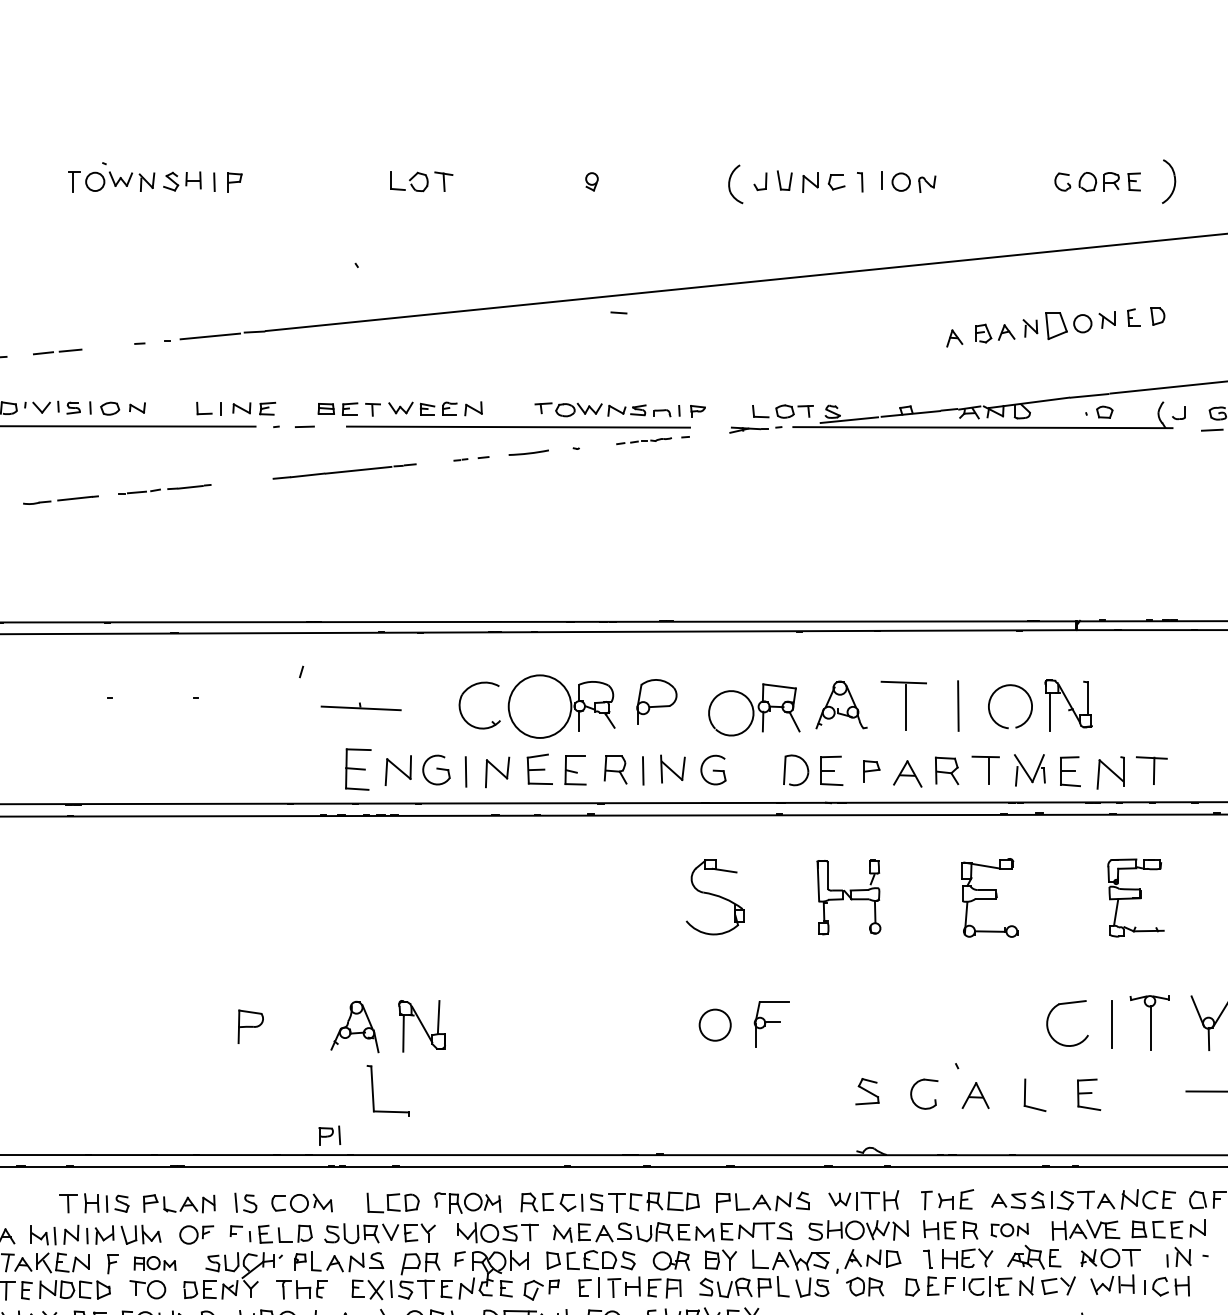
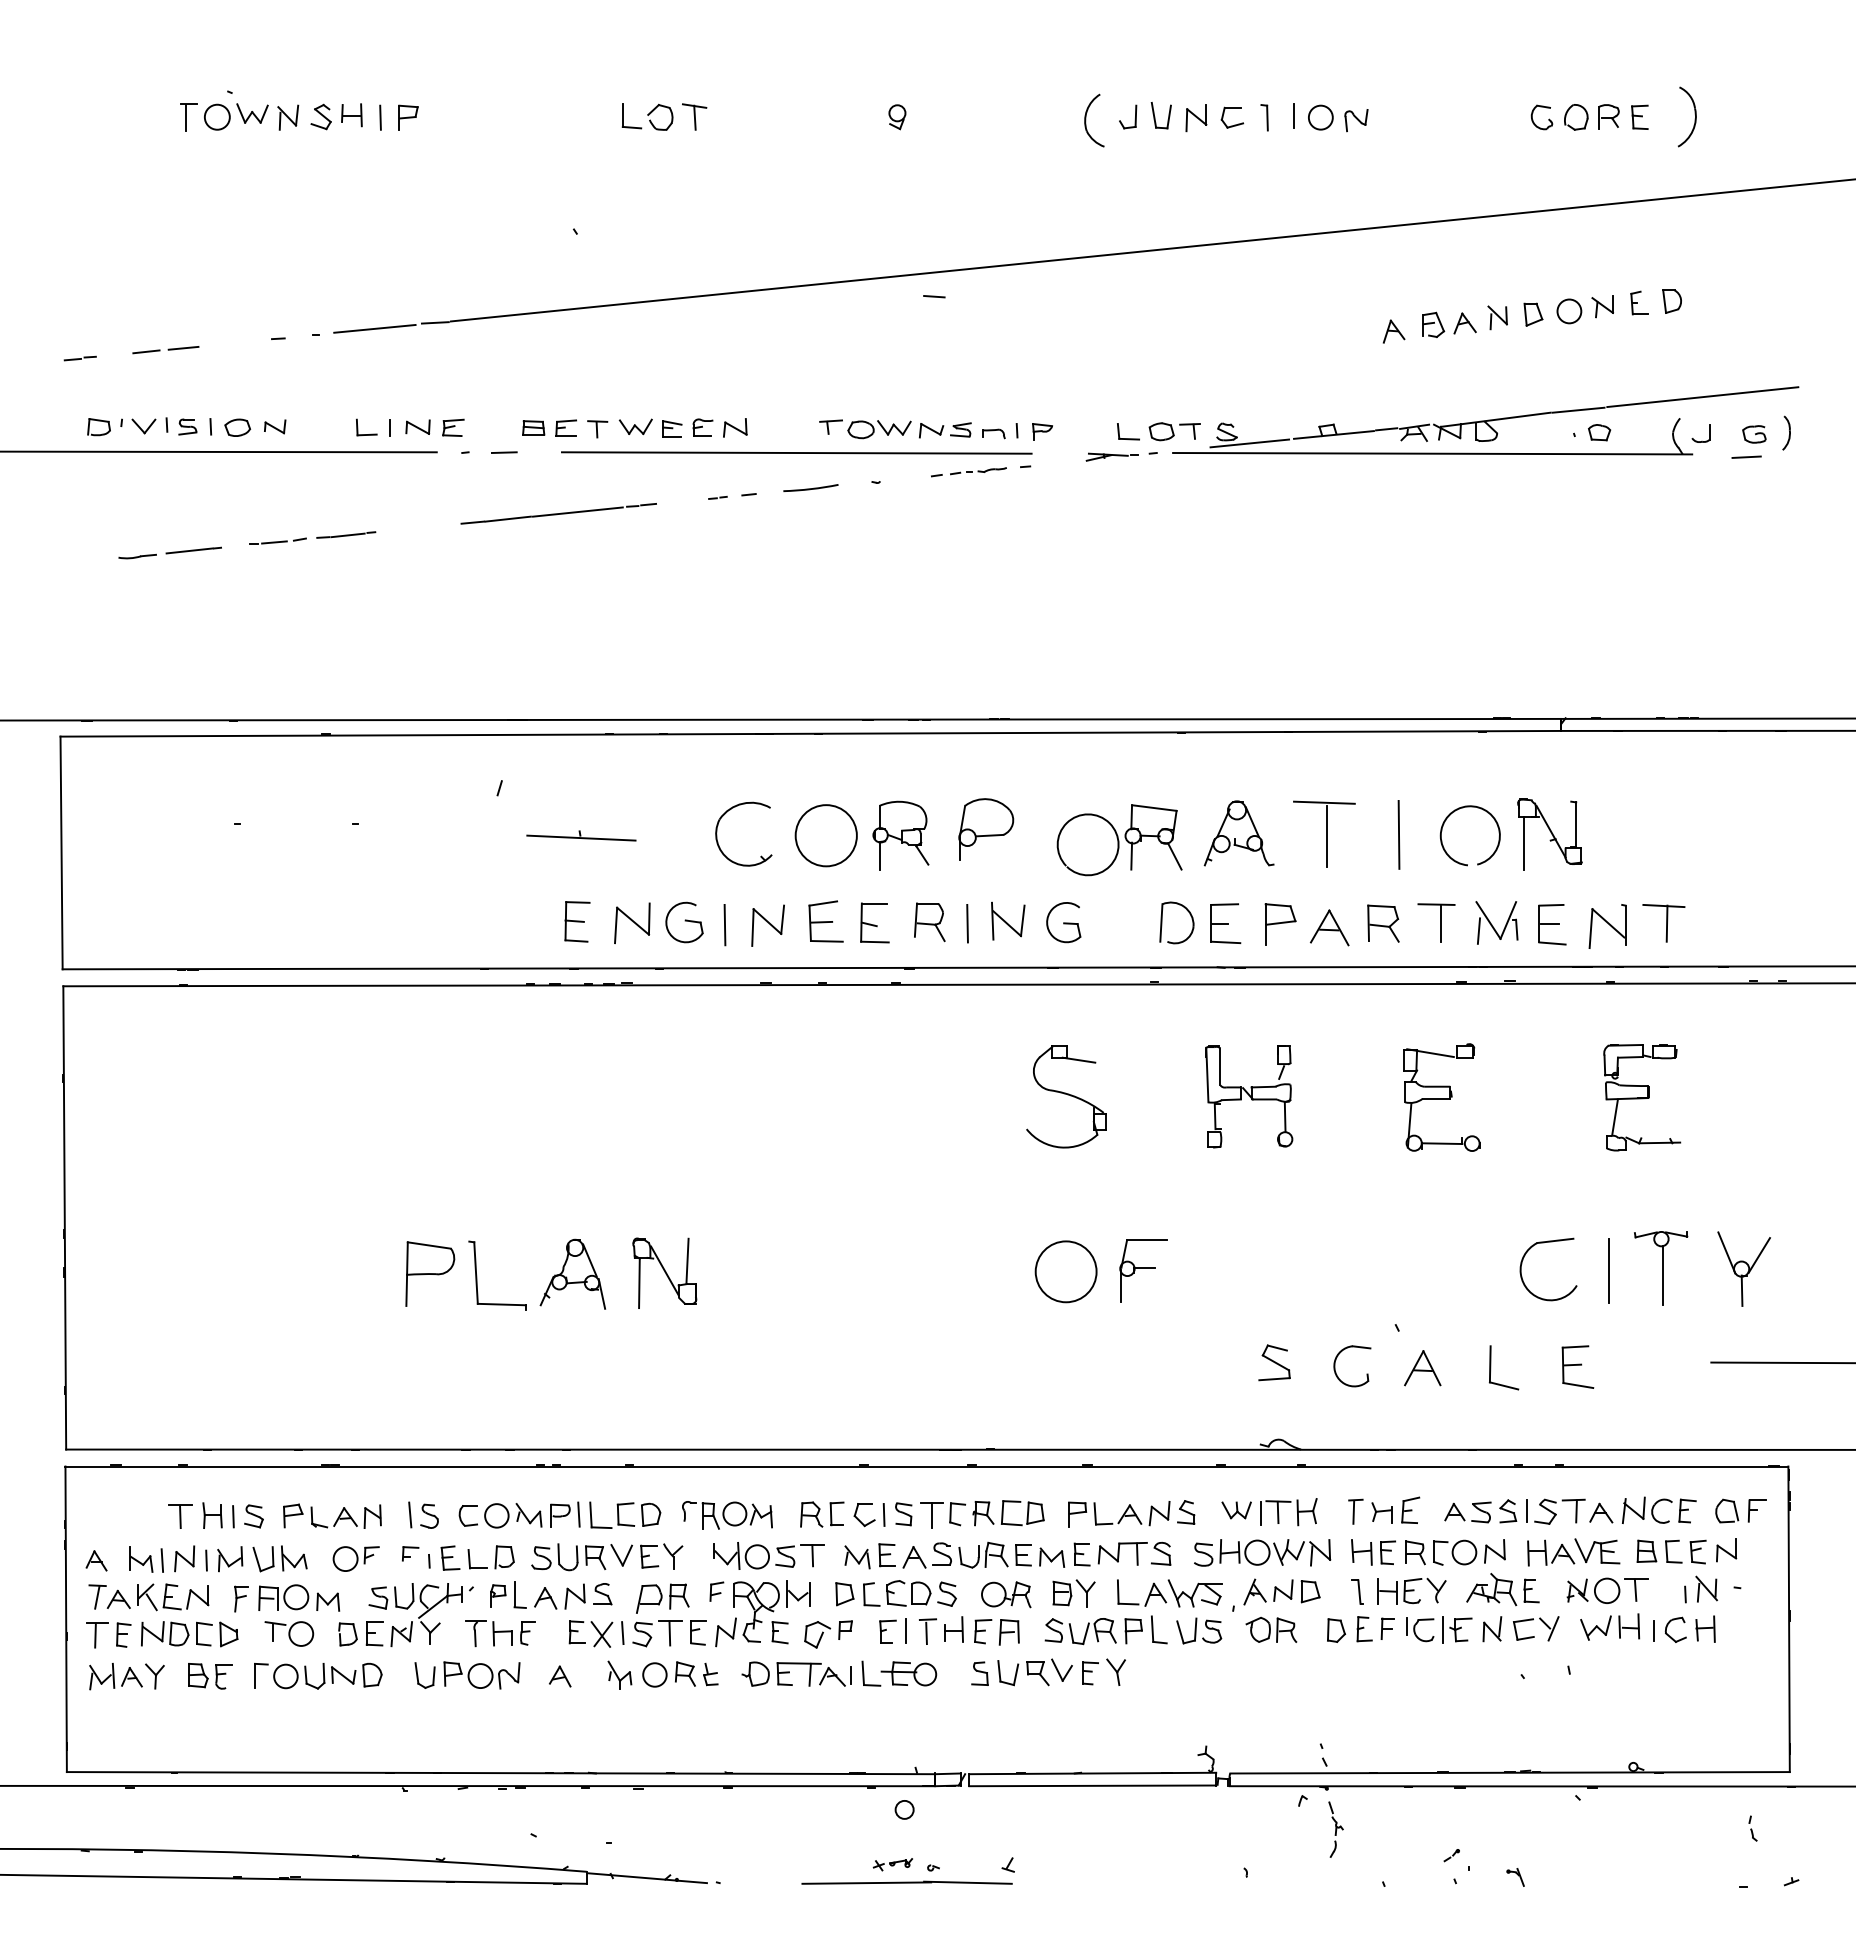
part: (1056, 325) -> (1533, 314), size x0.62
circle: (539, 706) -> (825, 835), size x0.71
part: (358, 769) -> (577, 921), size x0.71
part: (871, 771) -> (1280, 924), size x1.43
circle: (714, 1024) -> (1065, 1271), size x1.43
part: (250, 1026) -> (430, 1273), size x1.43
part: (373, 1090) -> (477, 1275), moved
part: (329, 1135) -> (565, 1514), moved
part: (1009, 1230) -> (1469, 1552), size x1.43
part: (155, 1263) -> (299, 1597), size x1.43

